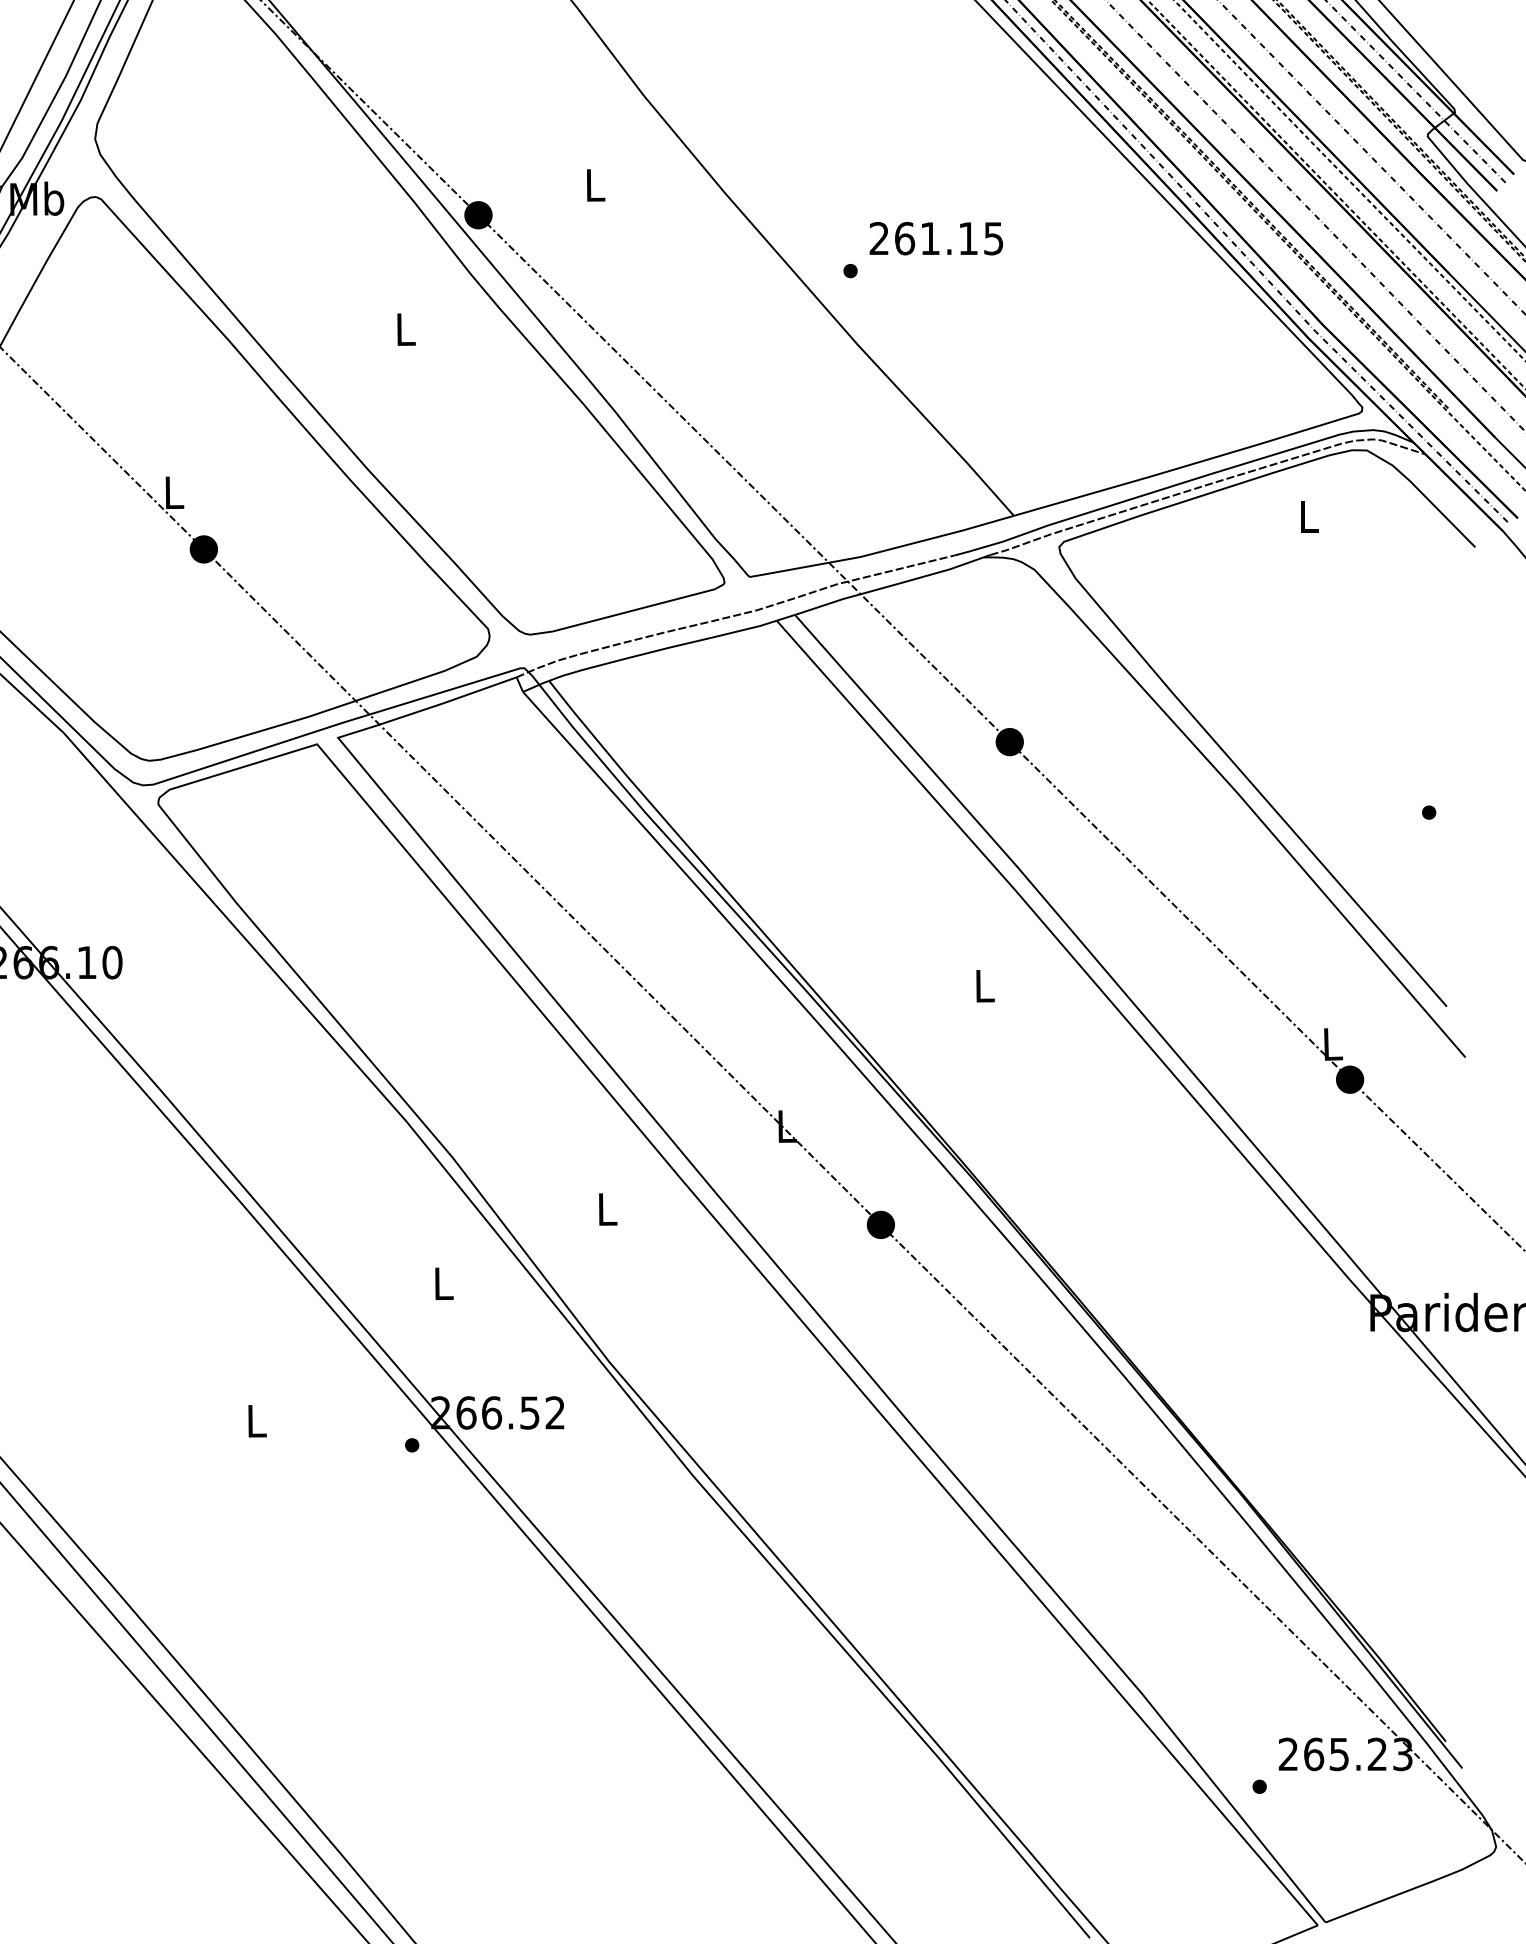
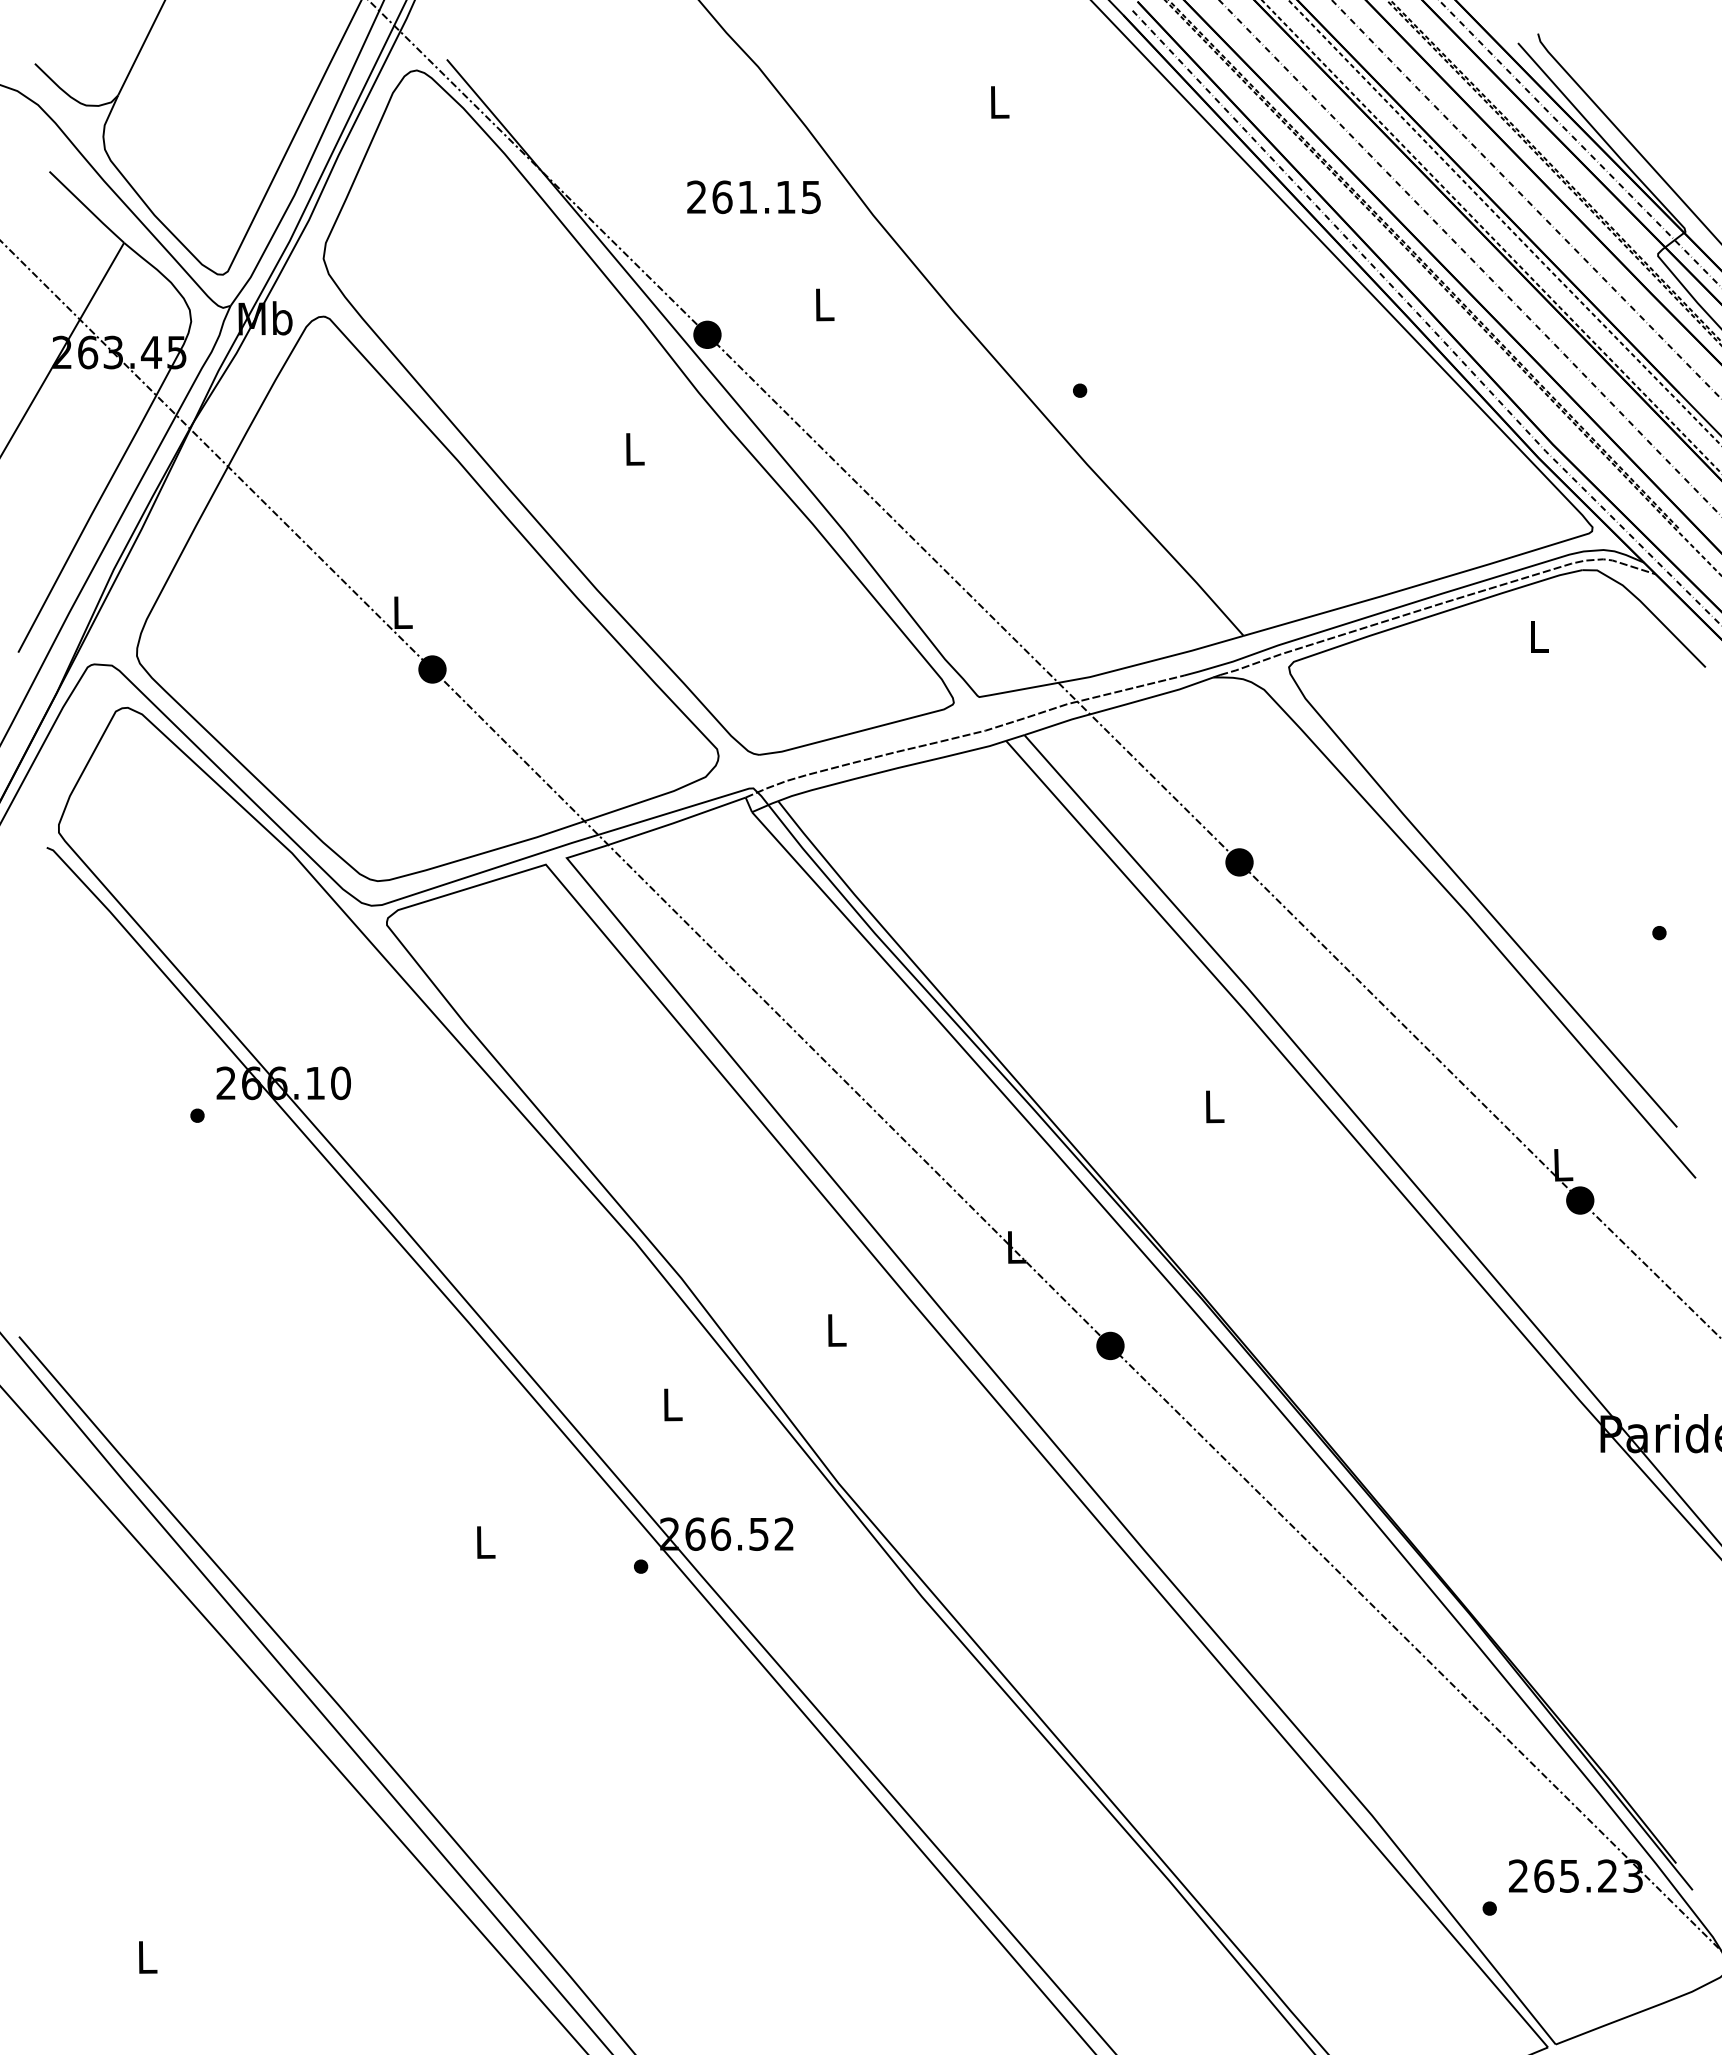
text: (935, 238) -> (753, 197), moved

